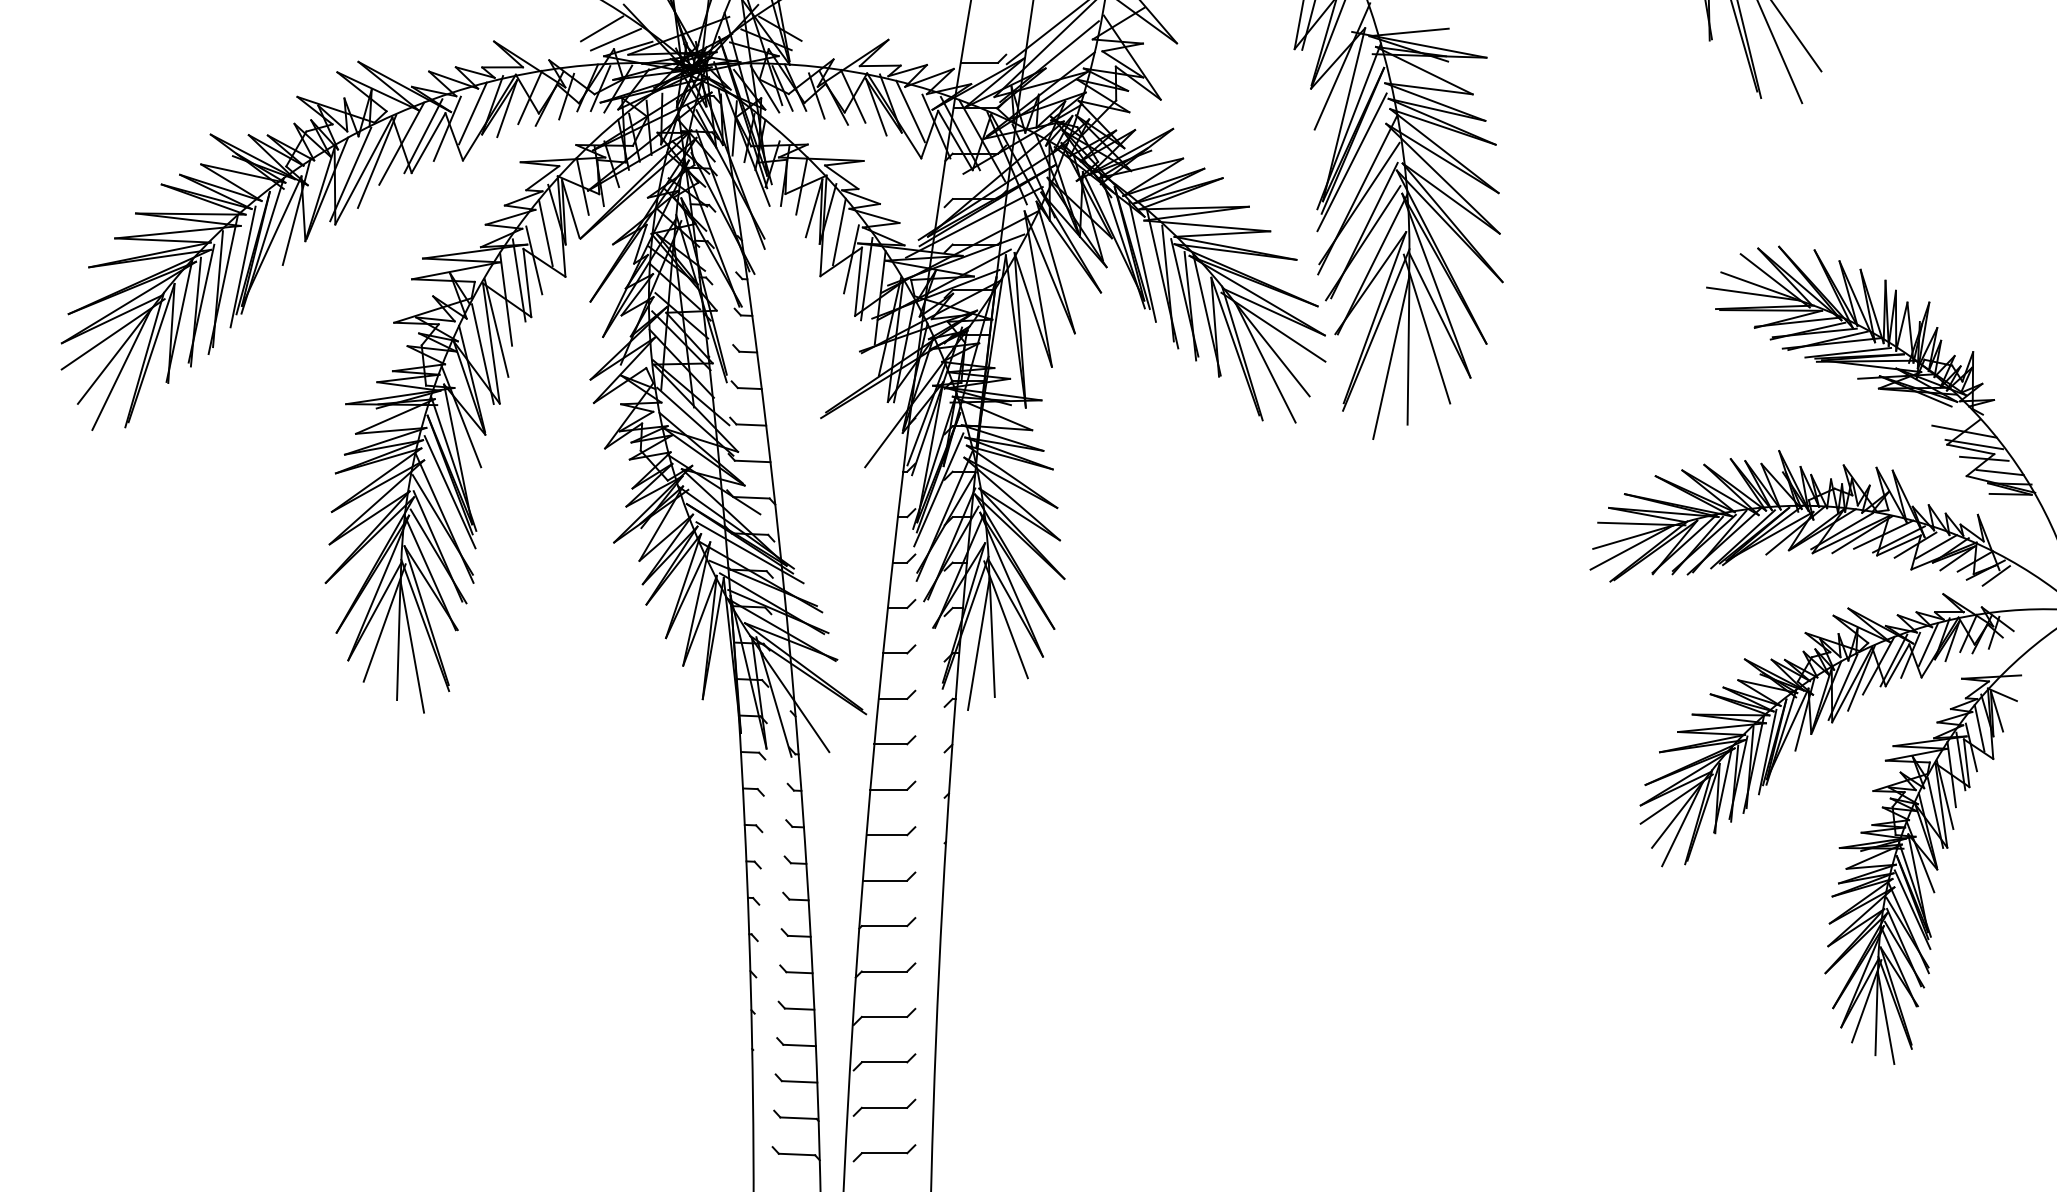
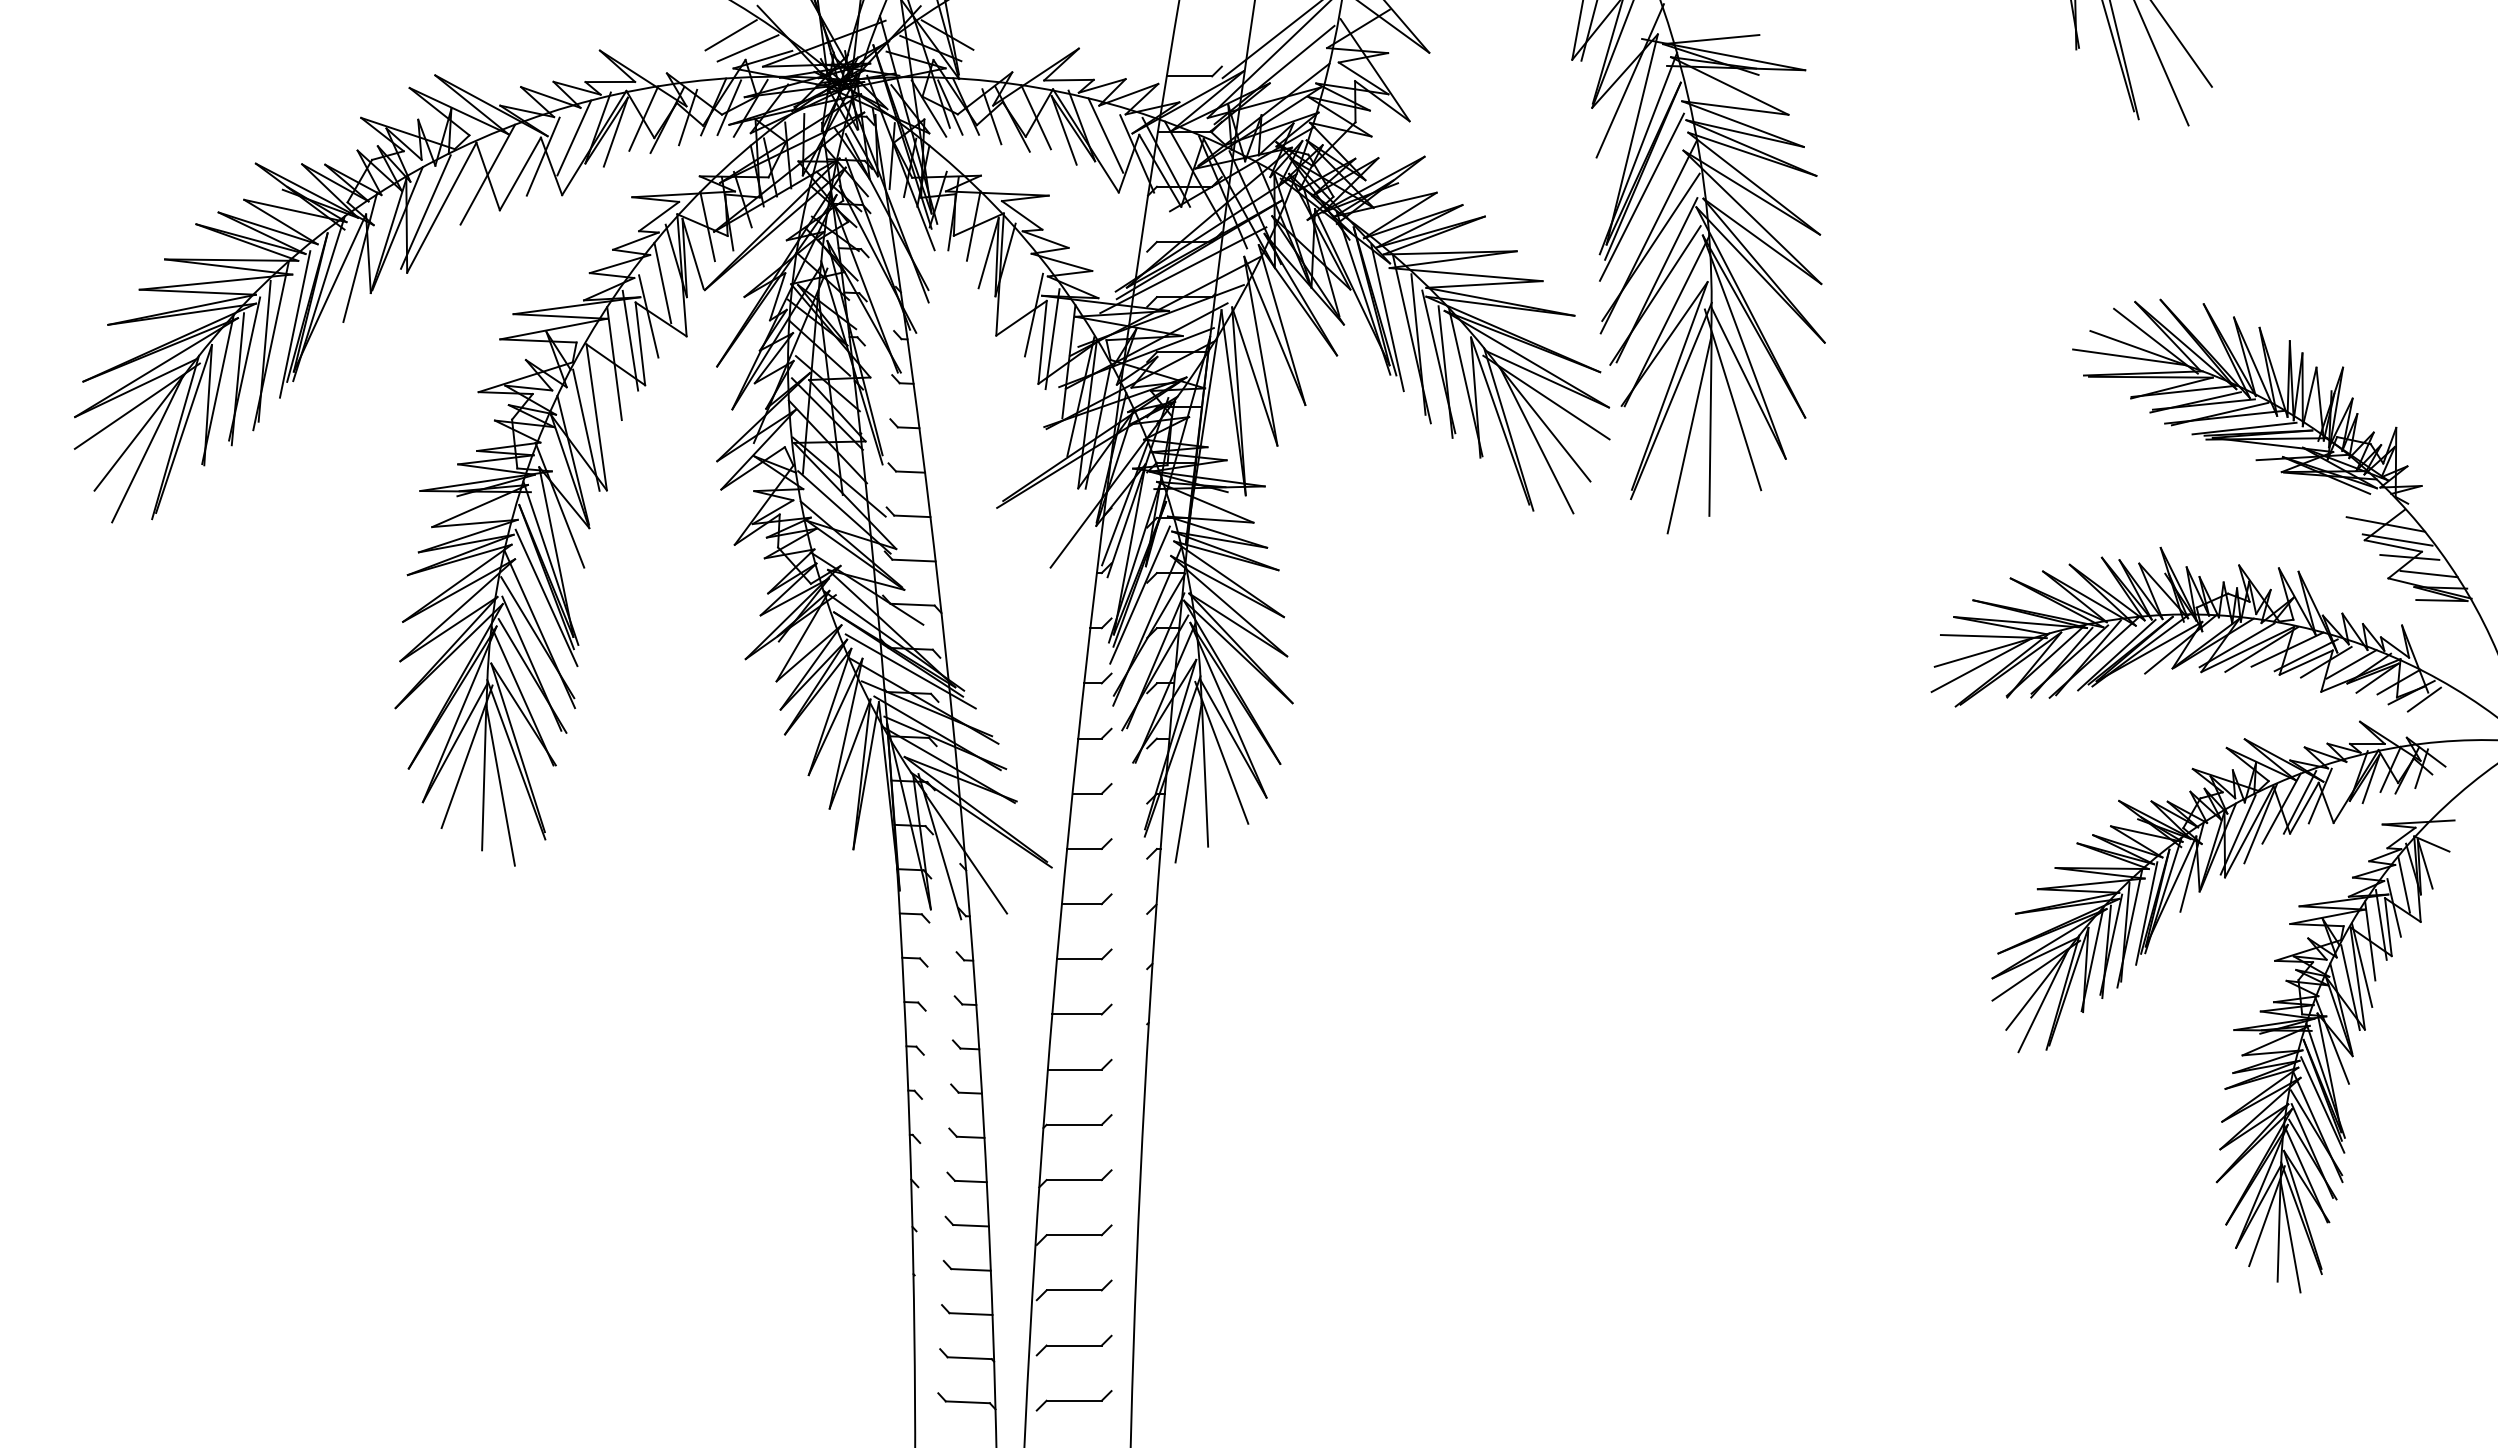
line: (423, 136) -> (514, 165), removed
line: (376, 160) -> (457, 195), removed
line: (839, 231) -> (1019, 281), removed
line: (496, 327) -> (602, 398), removed
line: (1928, 644) -> (2341, 782), removed

